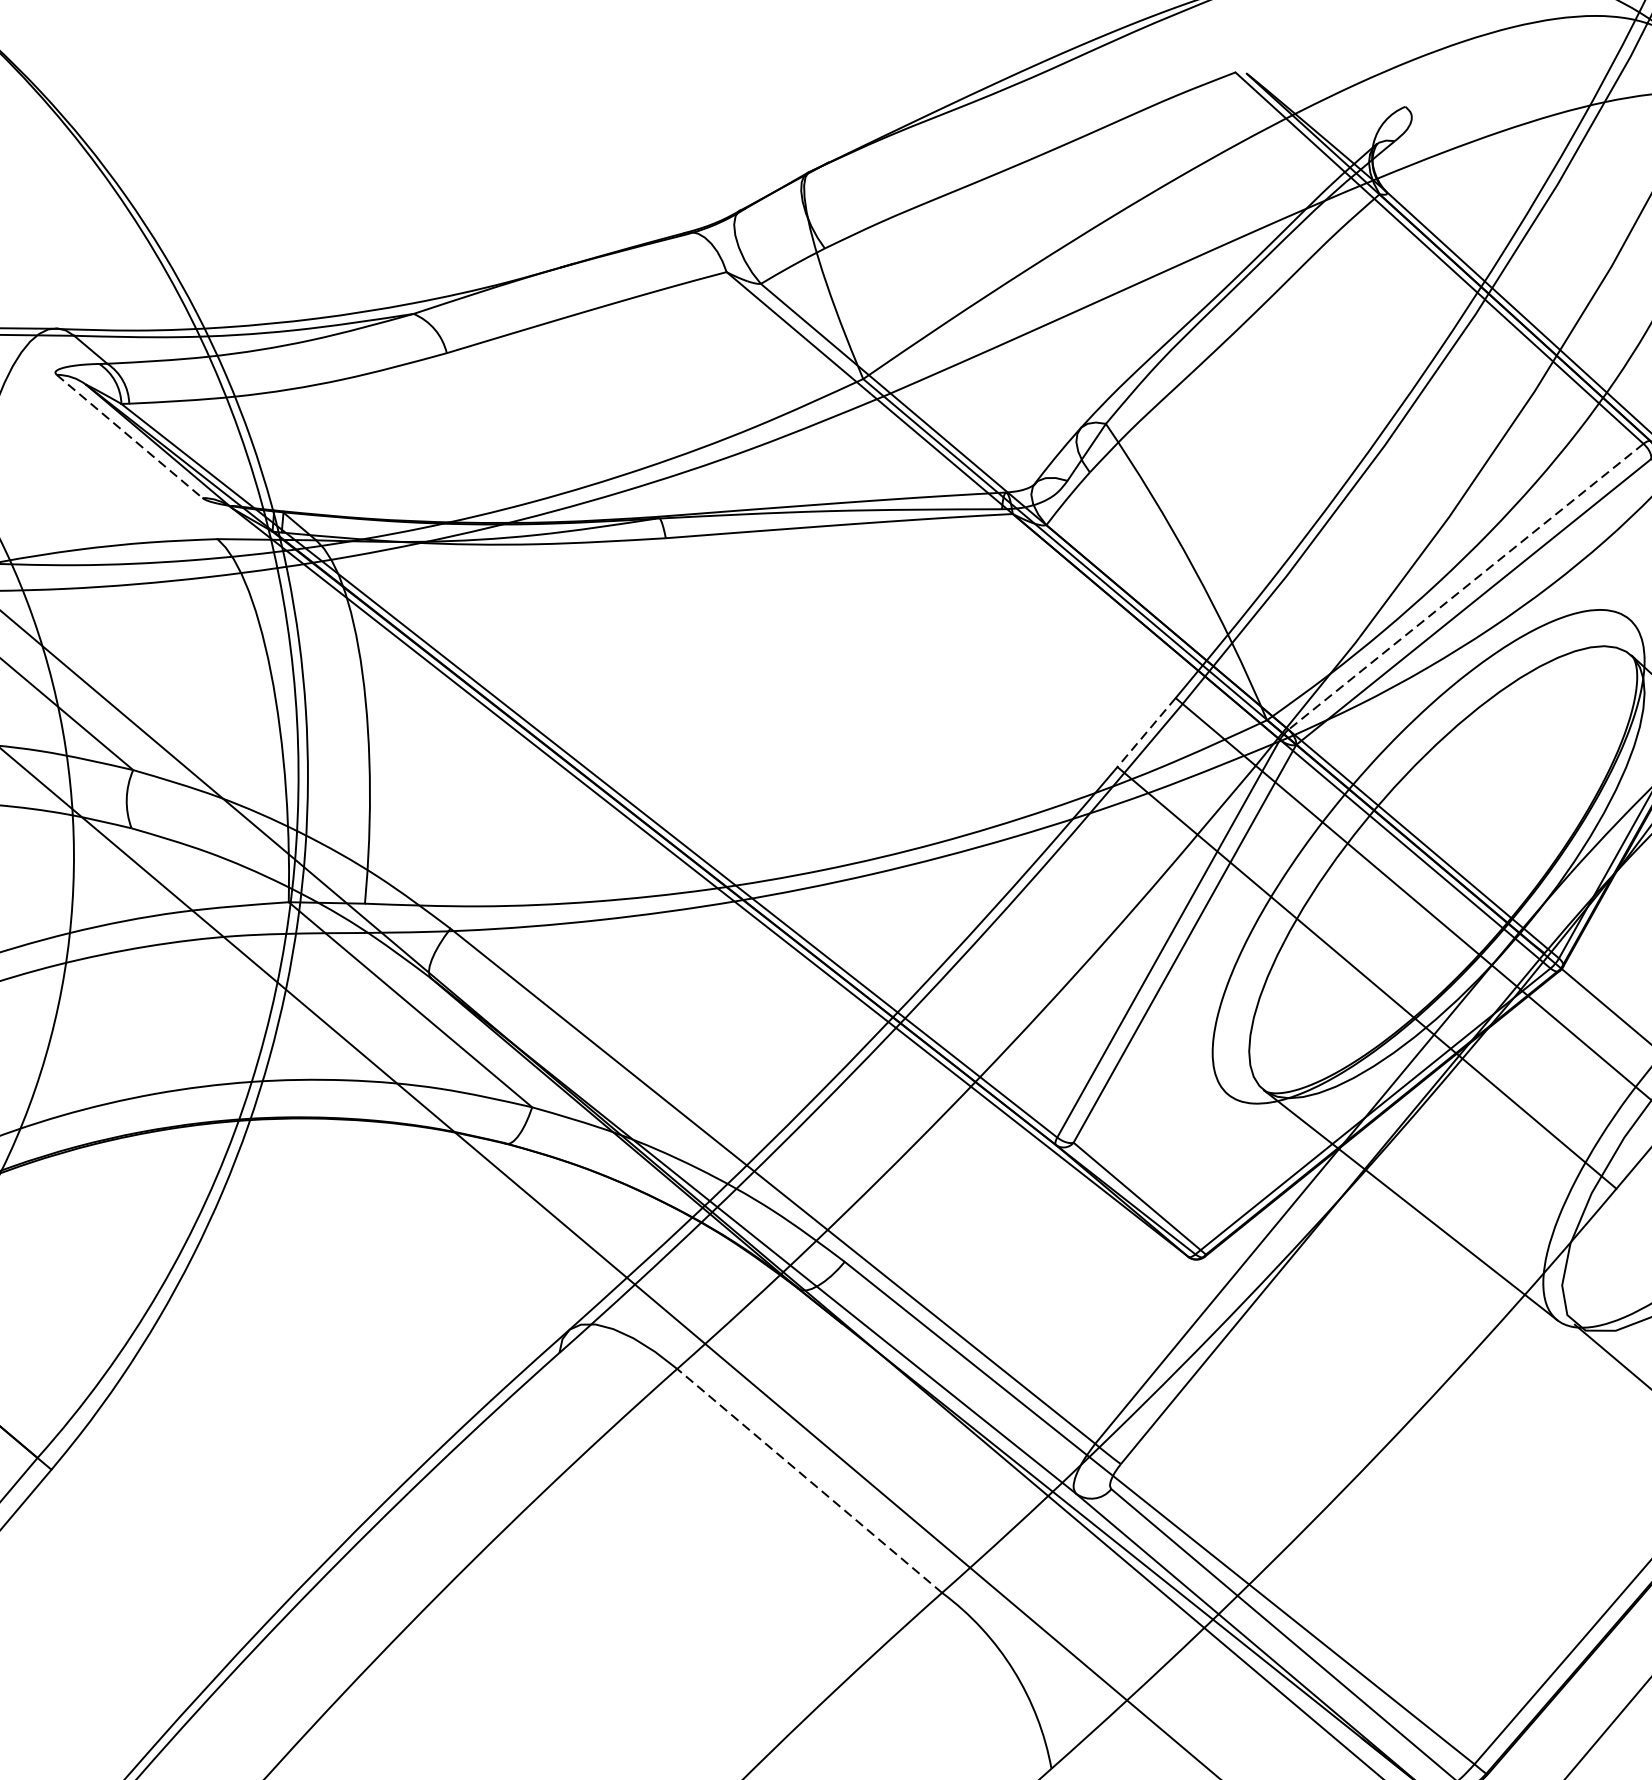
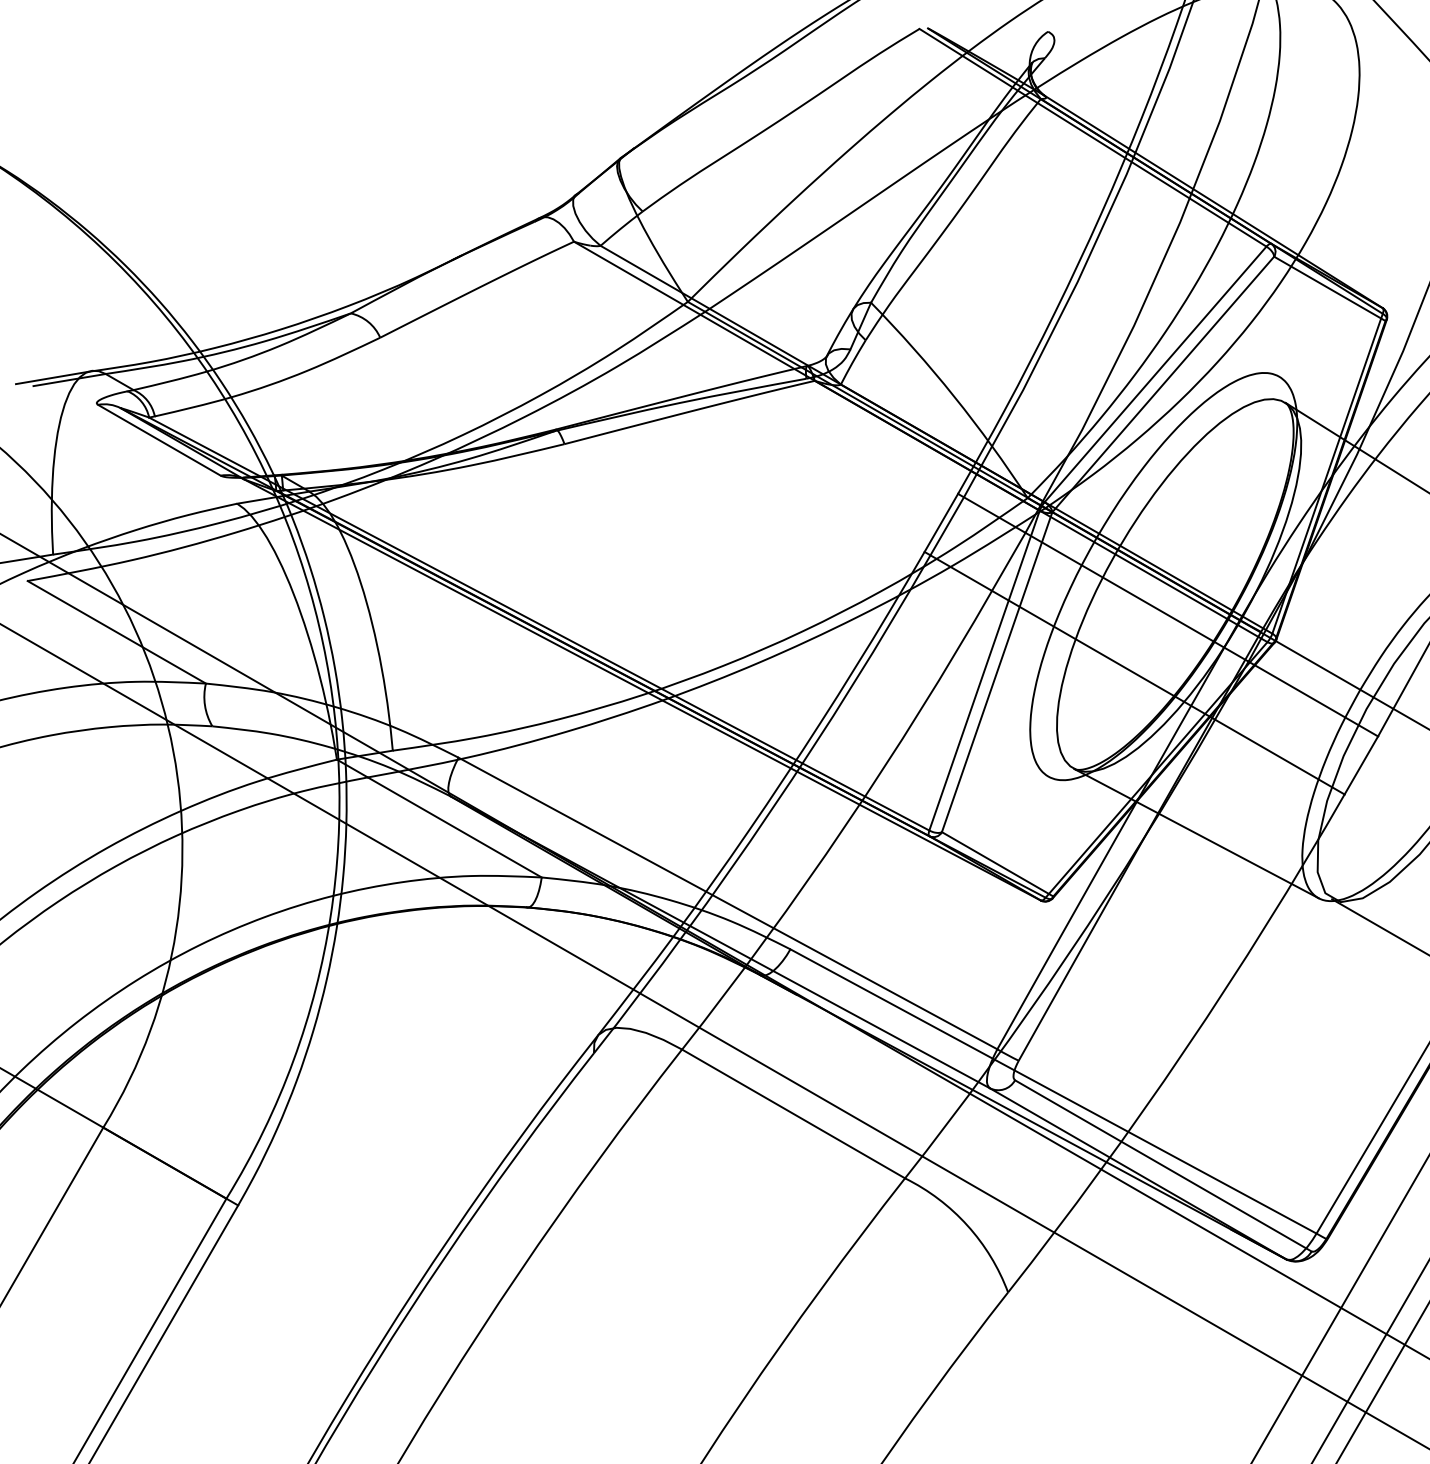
line: (129, 436) -> (159, 440), dashed -> solid
line: (1465, 586) -> (1155, 374), dashed -> solid
line: (1146, 733) -> (941, 523), dashed -> solid
line: (809, 1480) -> (793, 1113), dashed -> solid

